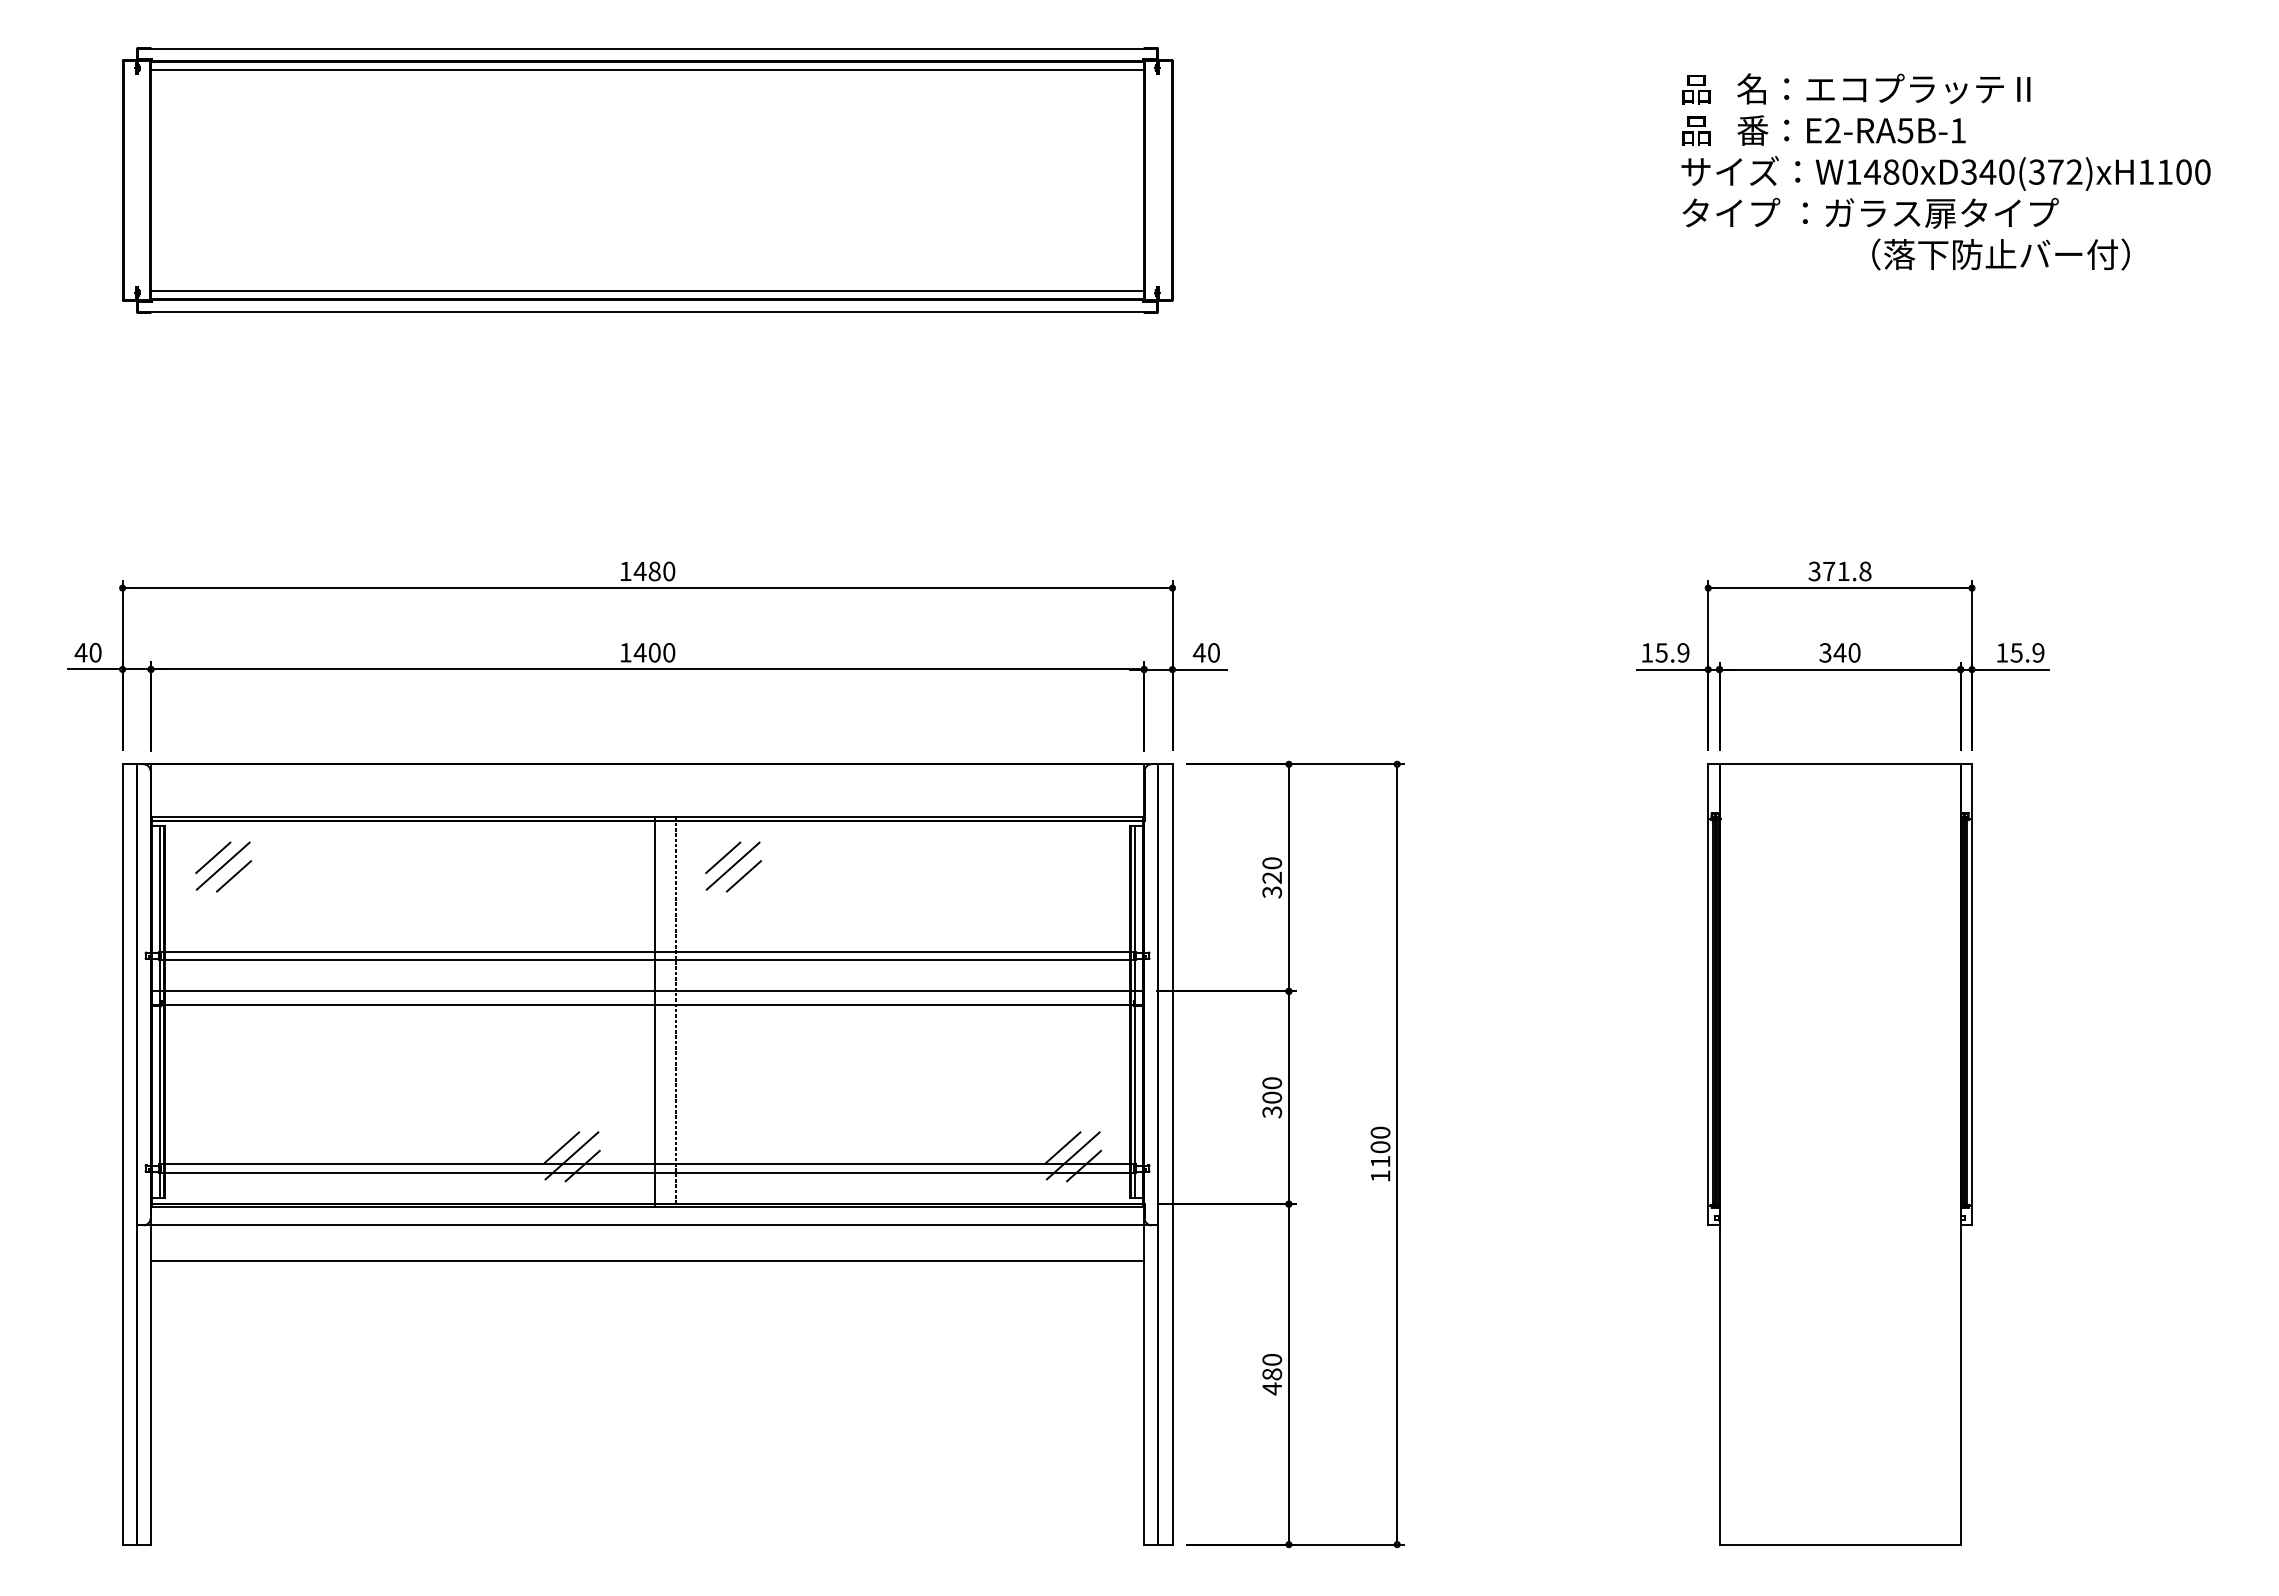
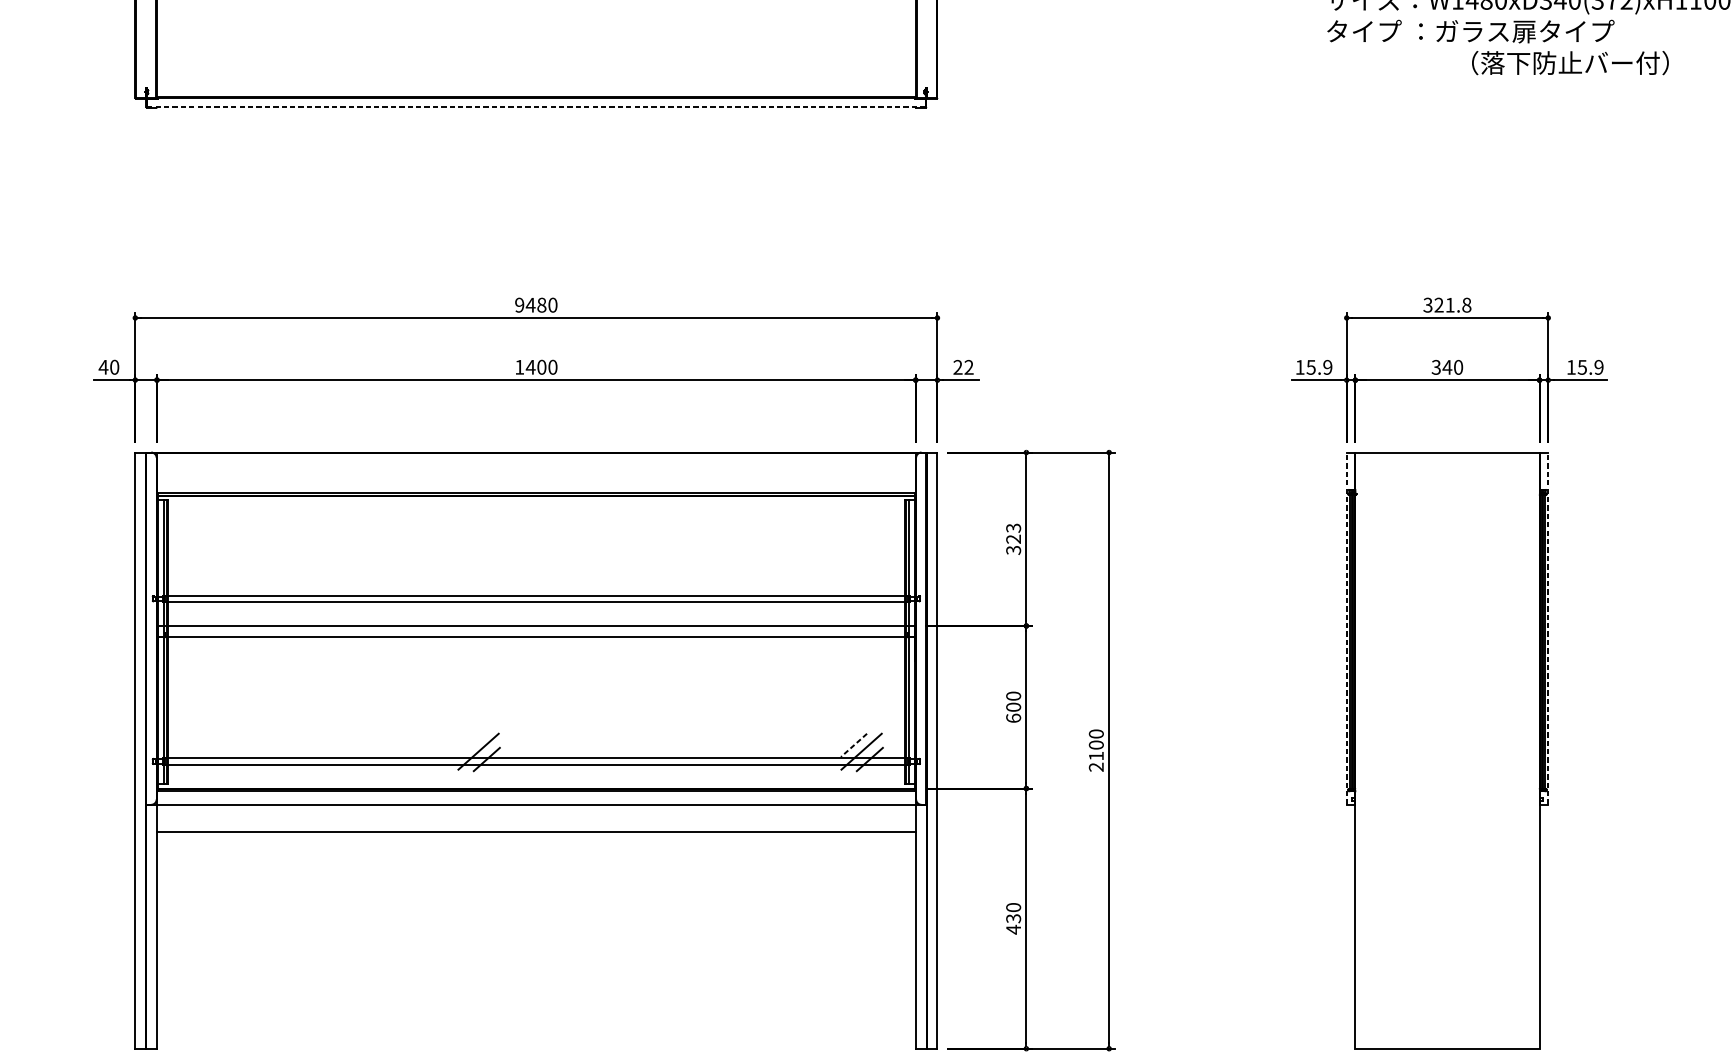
line: (647, 290) -> (536, 90), removed
line: (647, 312) -> (536, 107), solid -> dashed
text: (1829, 570) -> (1439, 304), 371.8 -> 321.8
text: (625, 571) -> (519, 305), 1480 -> 9480
text: (1205, 652) -> (962, 367), 40 -> 22
line: (213, 857) -> (204, 523), removed
line: (723, 857) -> (594, 523), removed
text: (1271, 863) -> (1013, 528), 320 -> 323
line: (222, 865) -> (211, 529), removed
line: (732, 865) -> (601, 529), removed
line: (233, 876) -> (220, 538), removed
line: (743, 876) -> (609, 538), removed
line: (1708, 994) -> (1346, 628), solid -> dashed
line: (1971, 994) -> (1547, 628), solid -> dashed
line: (655, 1011) -> (542, 641), removed
line: (675, 1011) -> (557, 641), removed
text: (1272, 1112) -> (1013, 718), 300 -> 600
line: (561, 1147) -> (470, 745), removed
line: (1063, 1147) -> (854, 745), solid -> dashed
text: (1380, 1176) -> (1096, 767), 1100 -> 2100
text: (1271, 1374) -> (1013, 918), 480 -> 430

